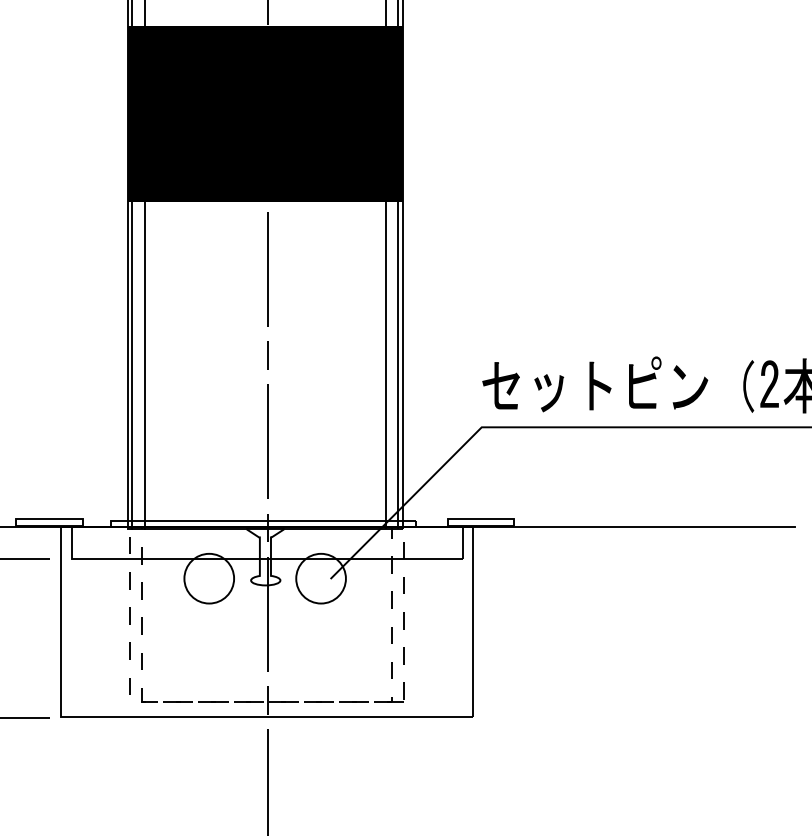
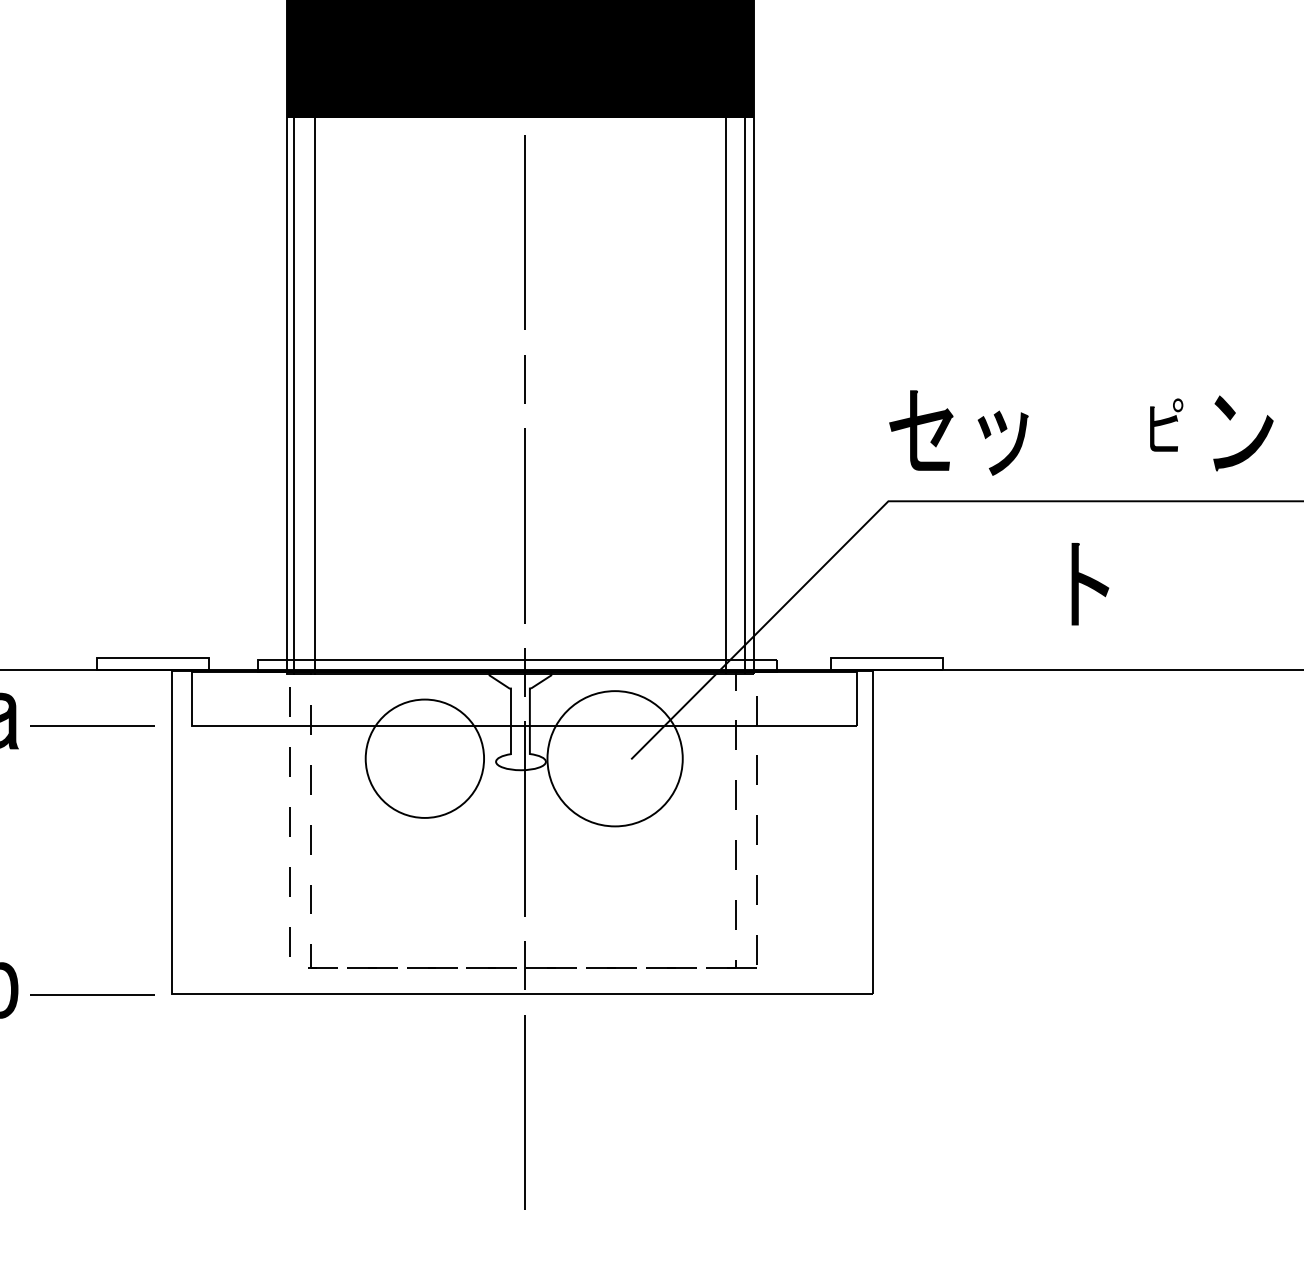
part: (645, 382) -> (1166, 425), size x0.6
part: (600, 385) -> (1090, 583), moved
circle: (209, 578) -> (425, 758), size x1.4
circle: (320, 578) -> (614, 758), size x1.6

